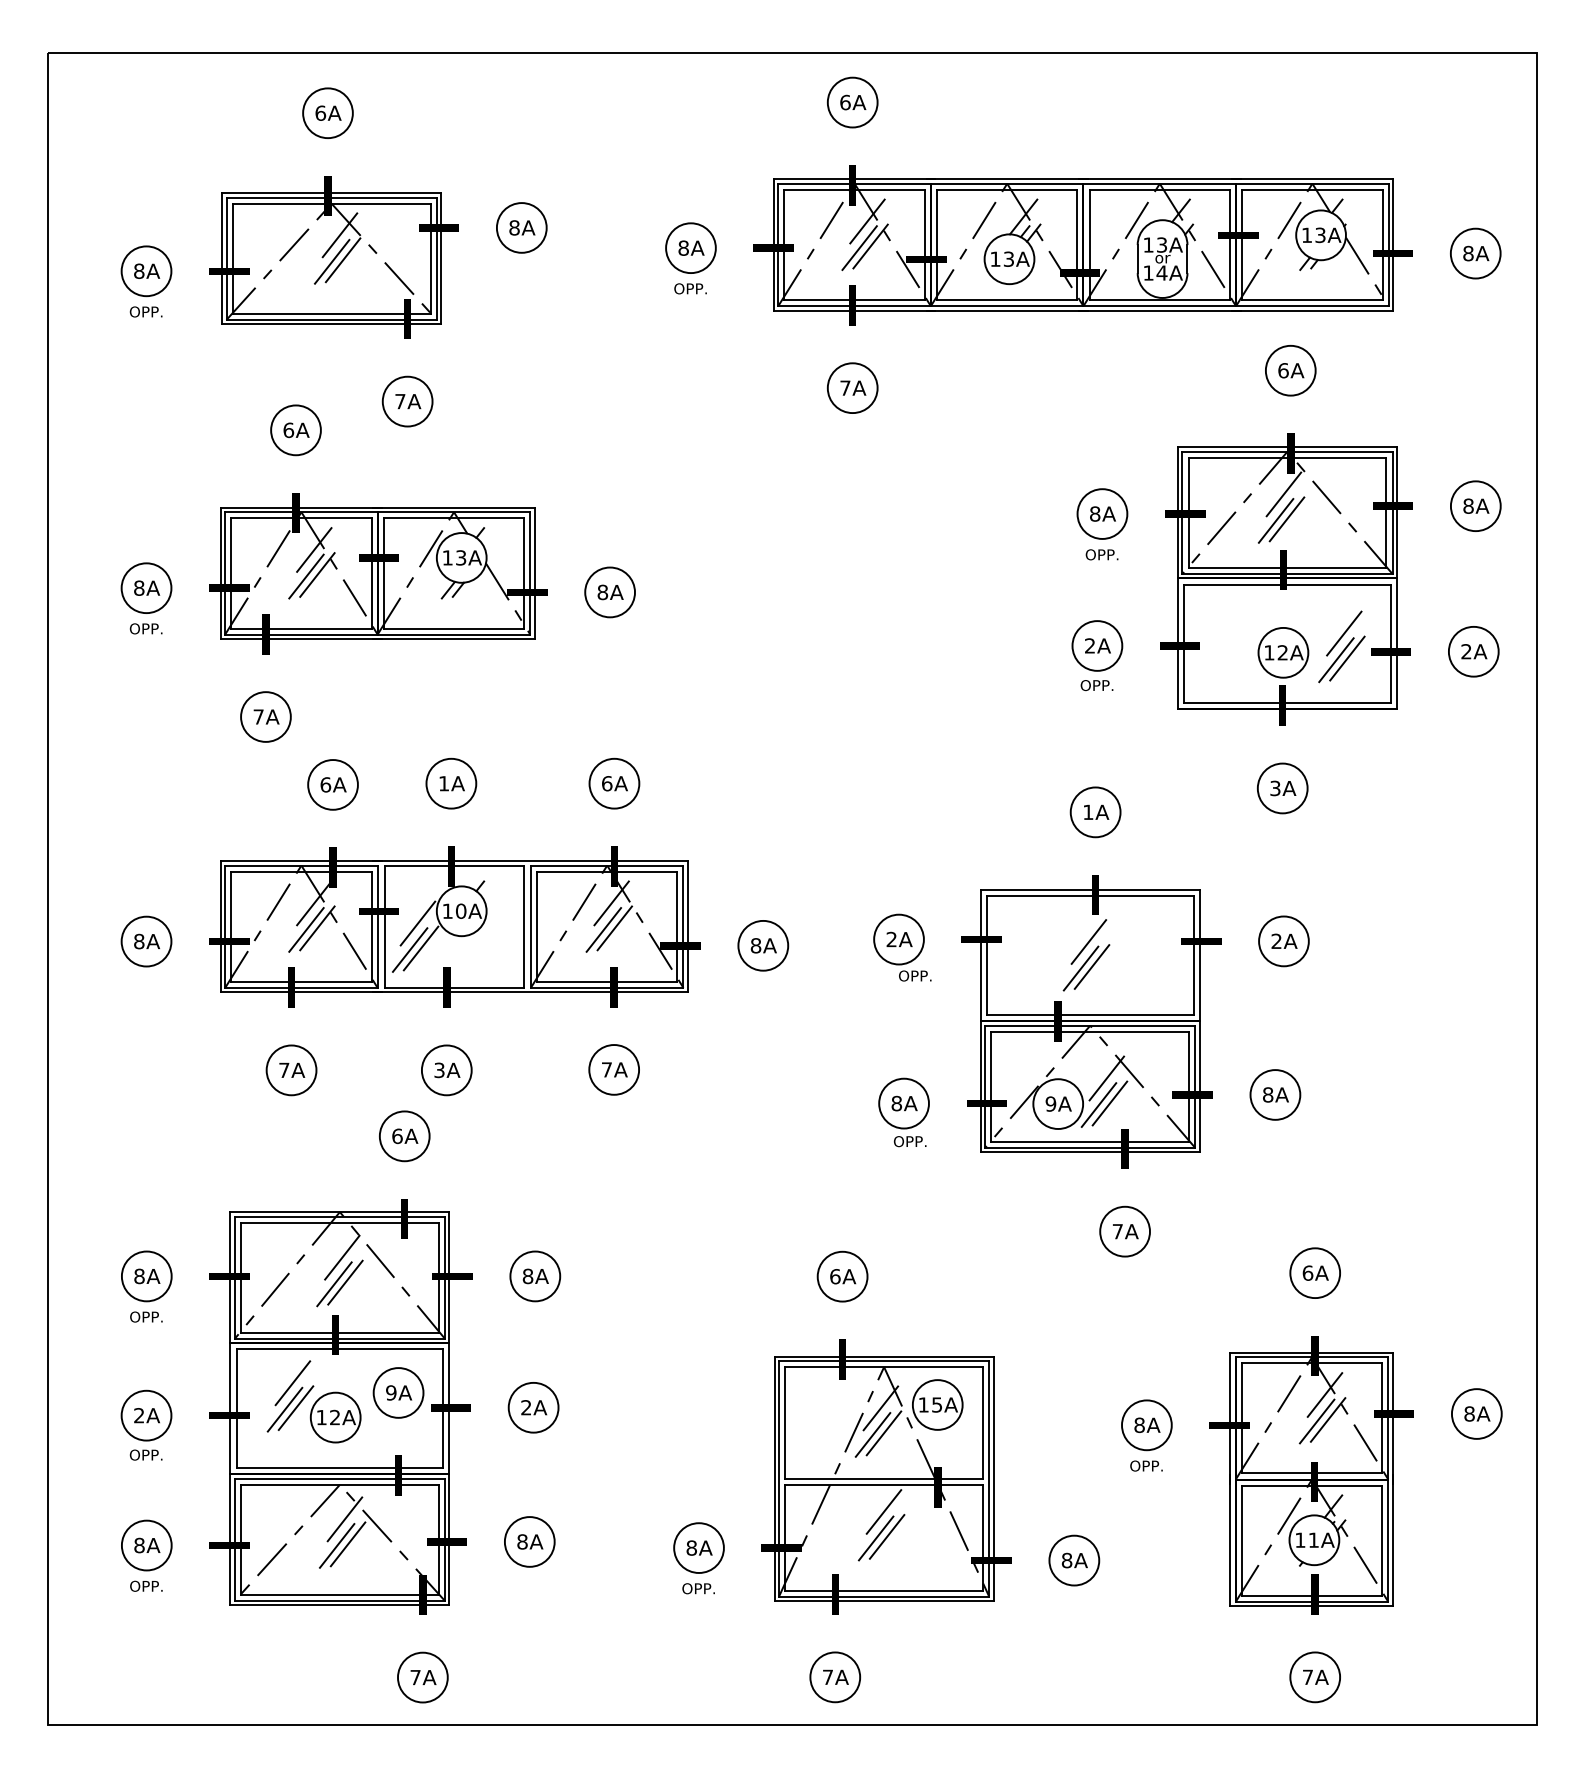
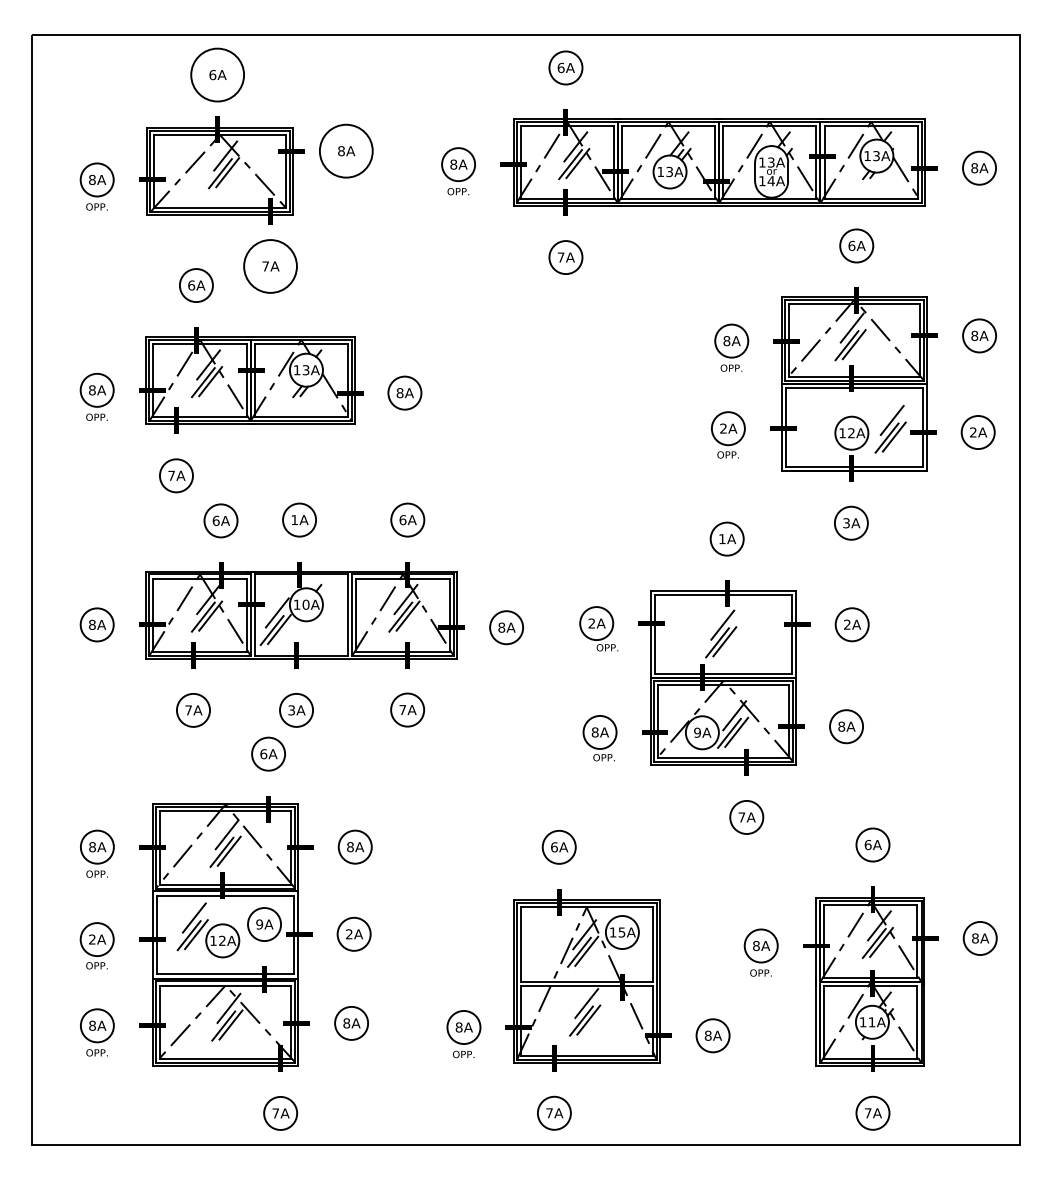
circle: (327, 112) -> (217, 74), size x1.6
circle: (520, 226) -> (345, 150), size x1.6
circle: (407, 401) -> (270, 266), size x1.6

